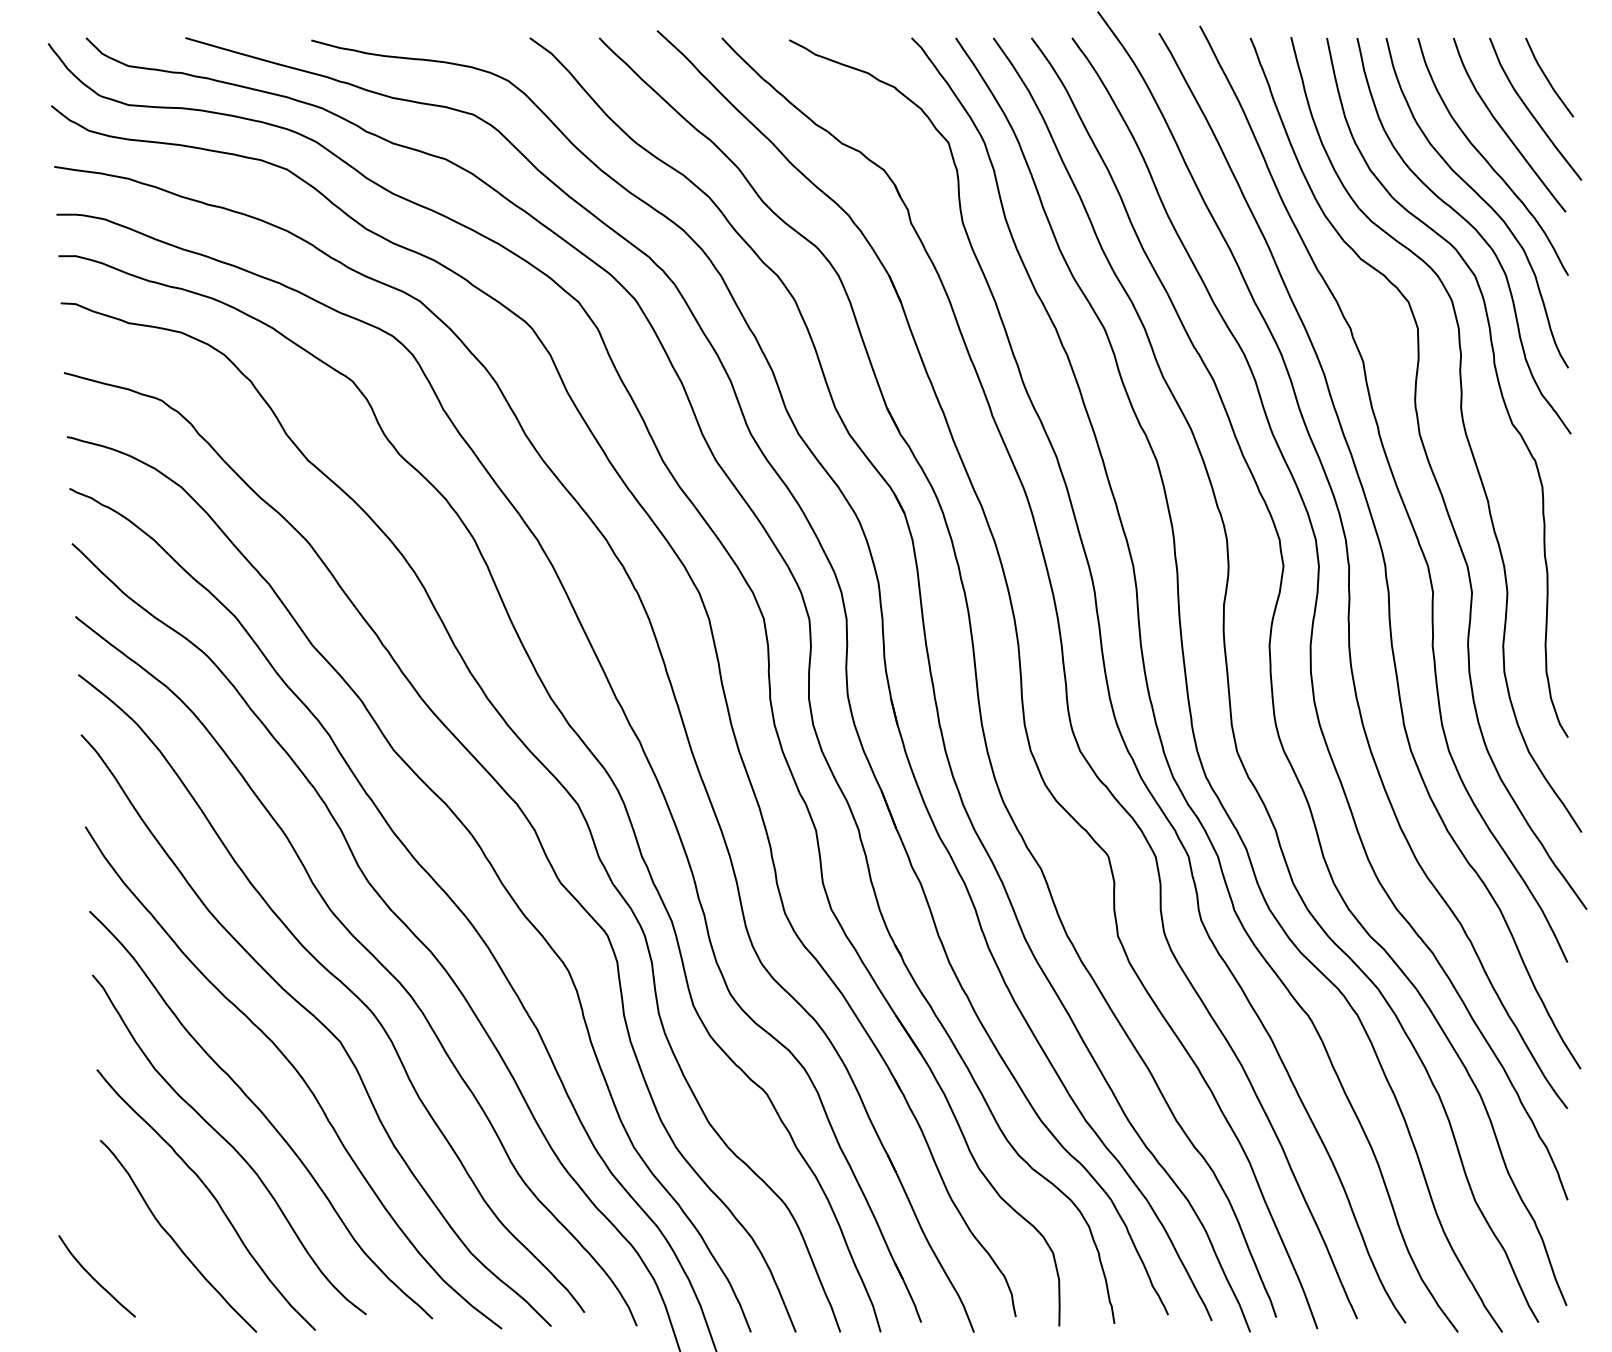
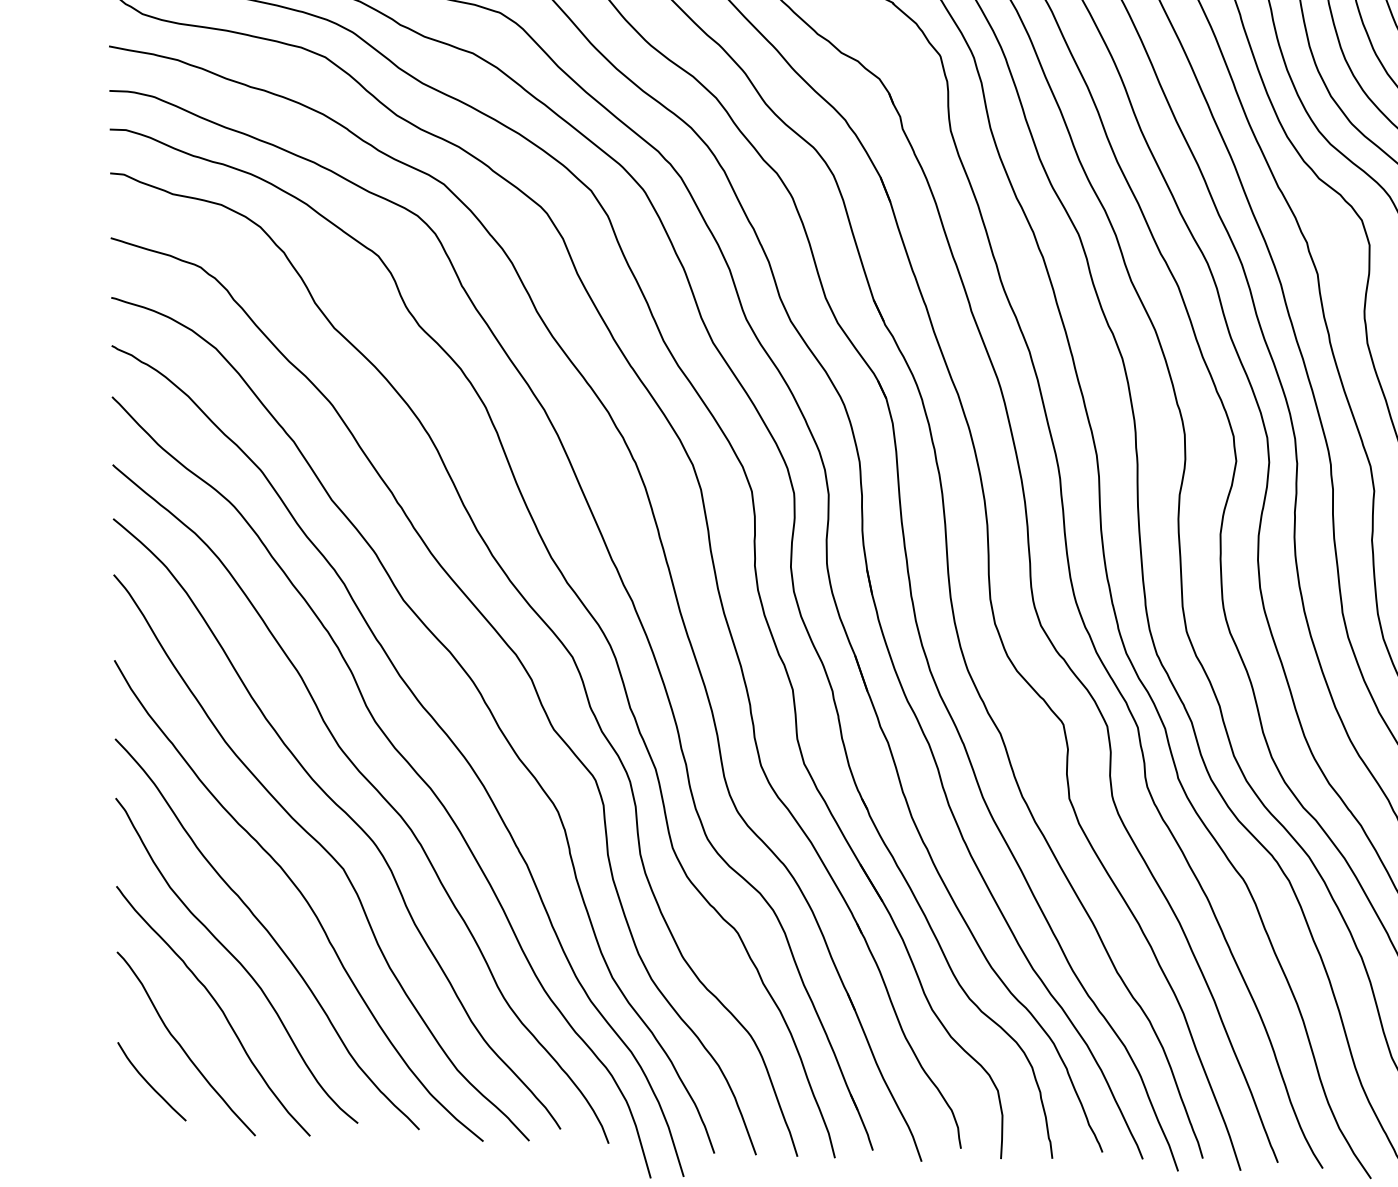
curve: (94, 1278) -> (149, 1083), moved

